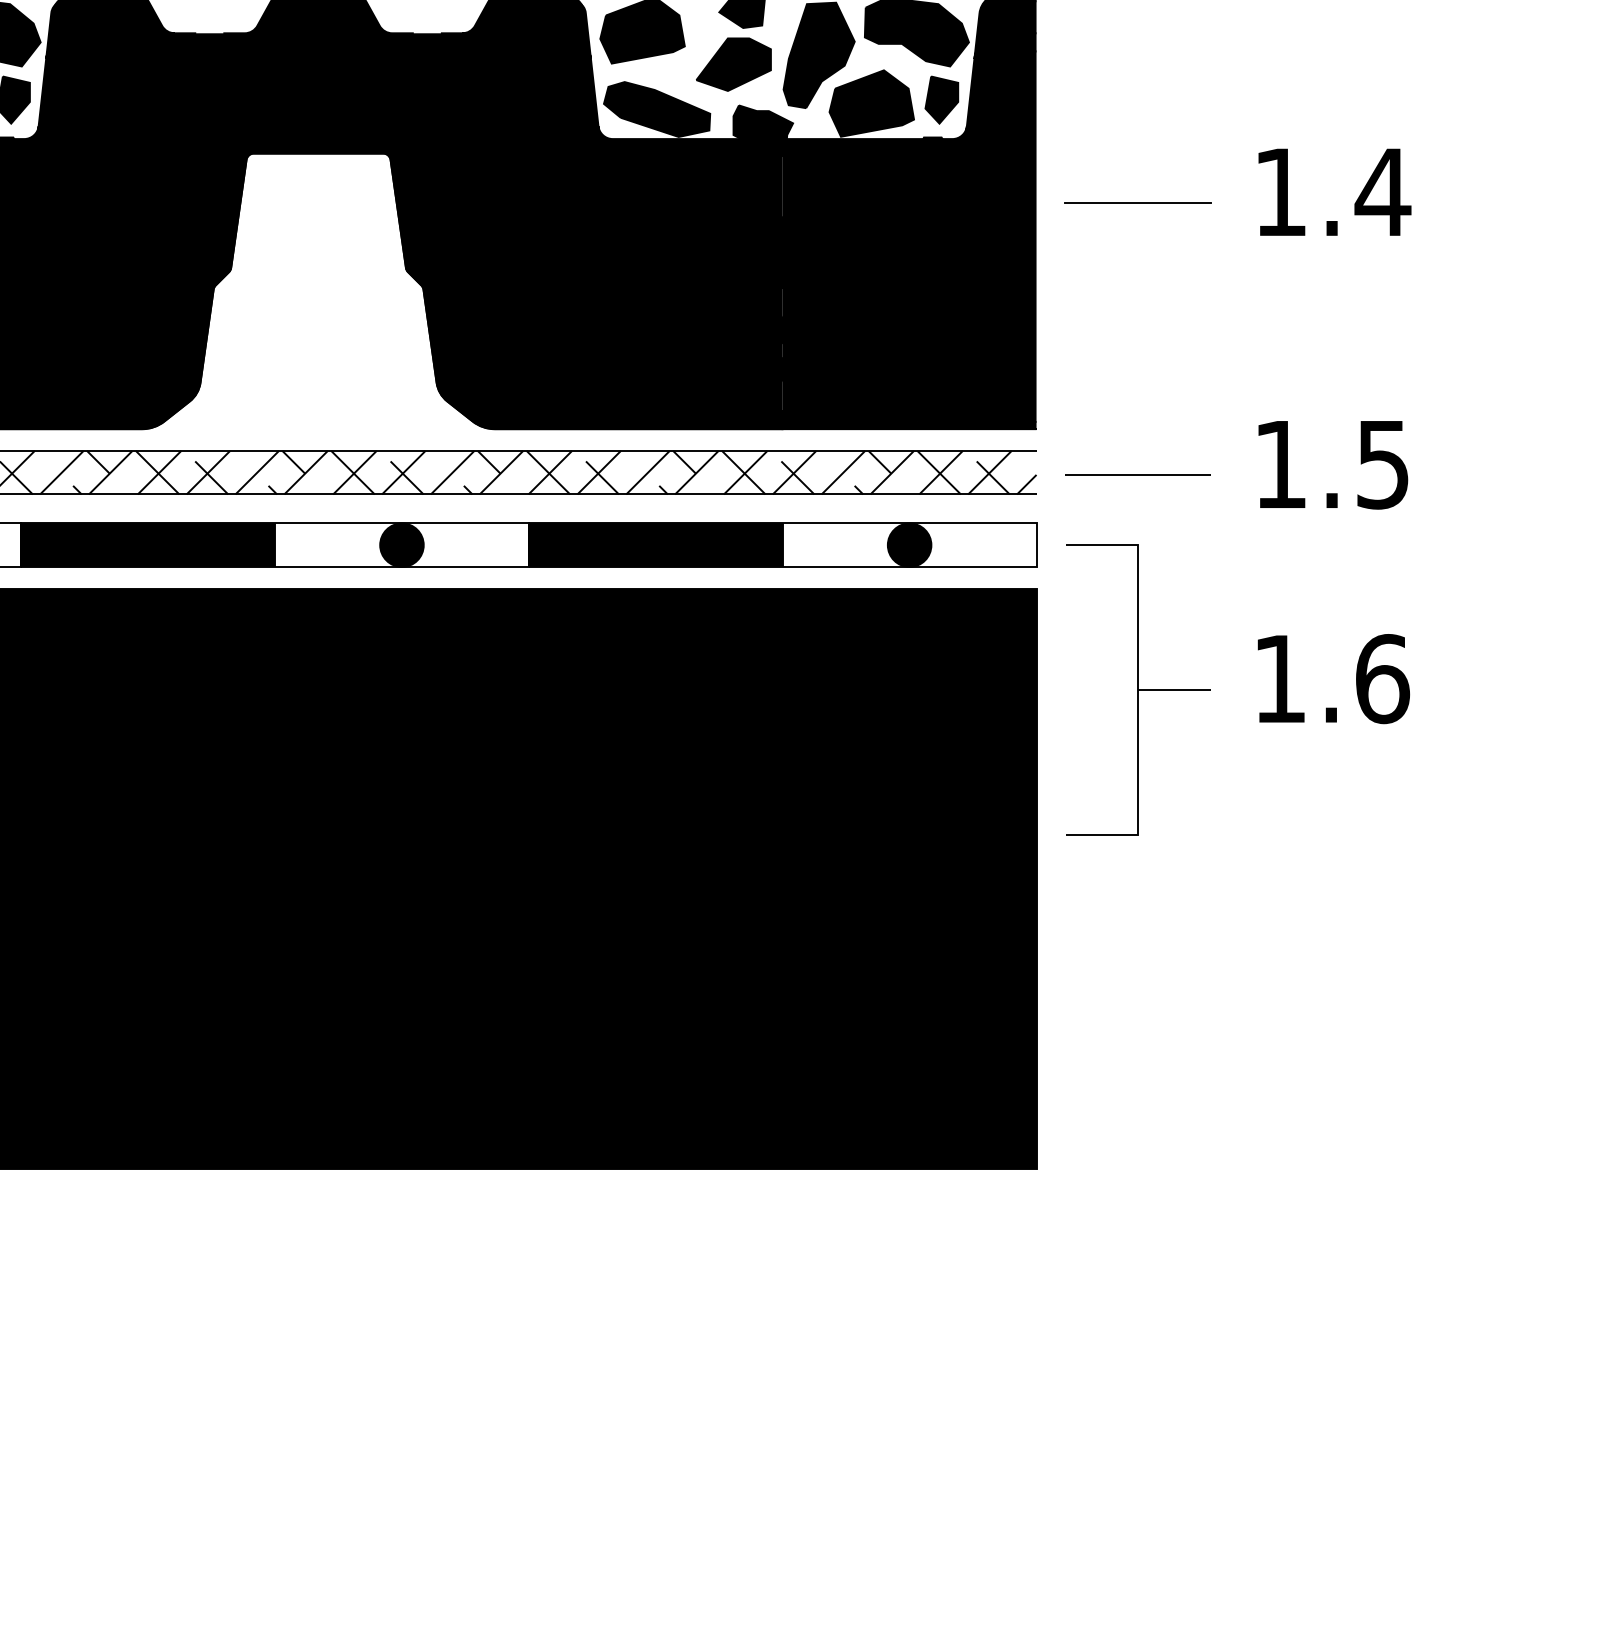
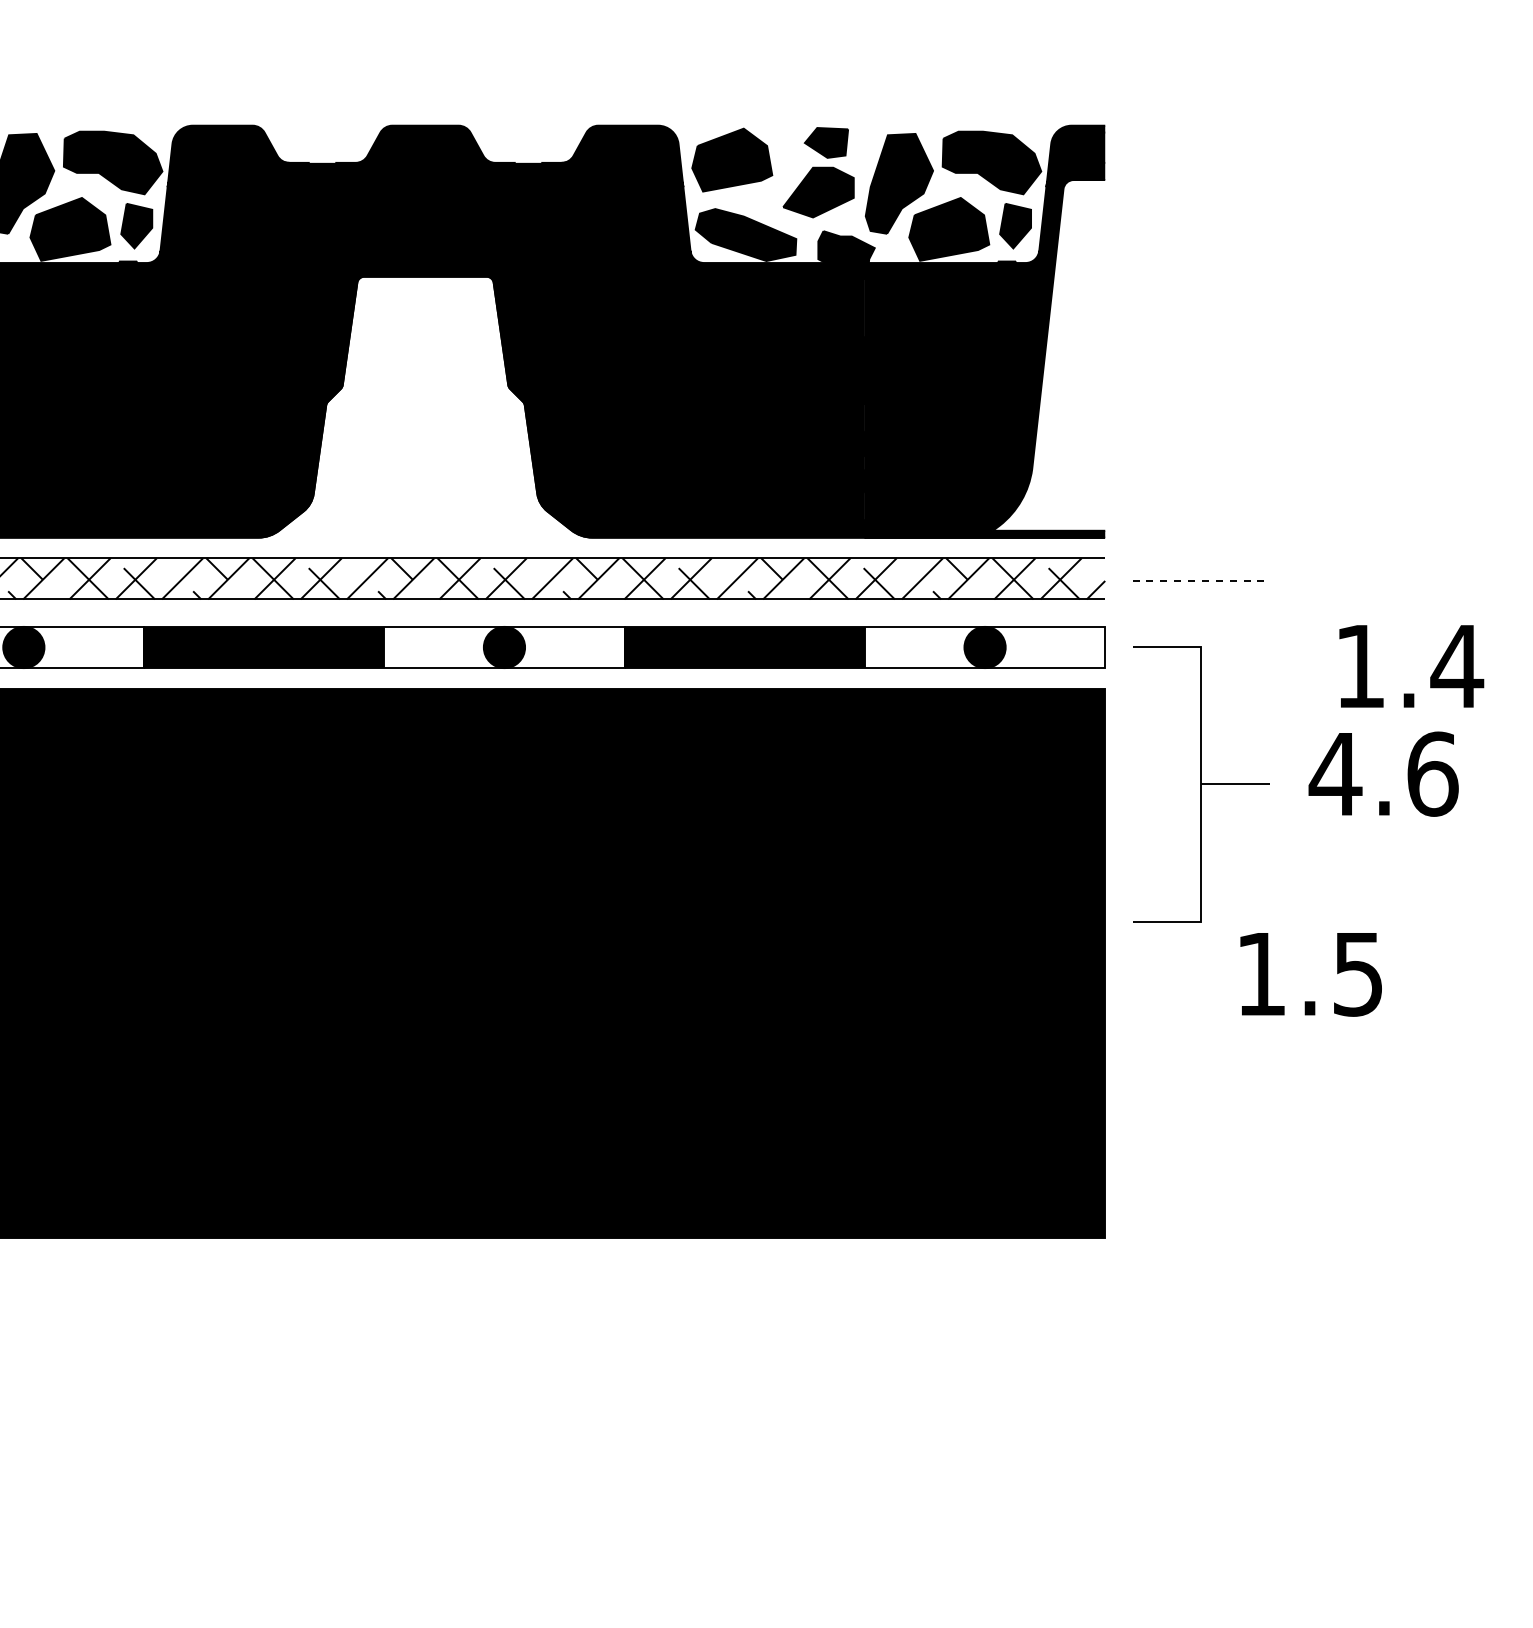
text: (1334, 192) -> (1411, 666), moved
line: (1137, 202) -> (1200, 323), removed
fill: (976, 236) -> (1048, 355), removed
text: (1332, 464) -> (1310, 974), moved
line: (1138, 475) -> (1201, 581), solid -> dashed
text: (1279, 679) -> (1335, 774), 1.6 -> 4.6

